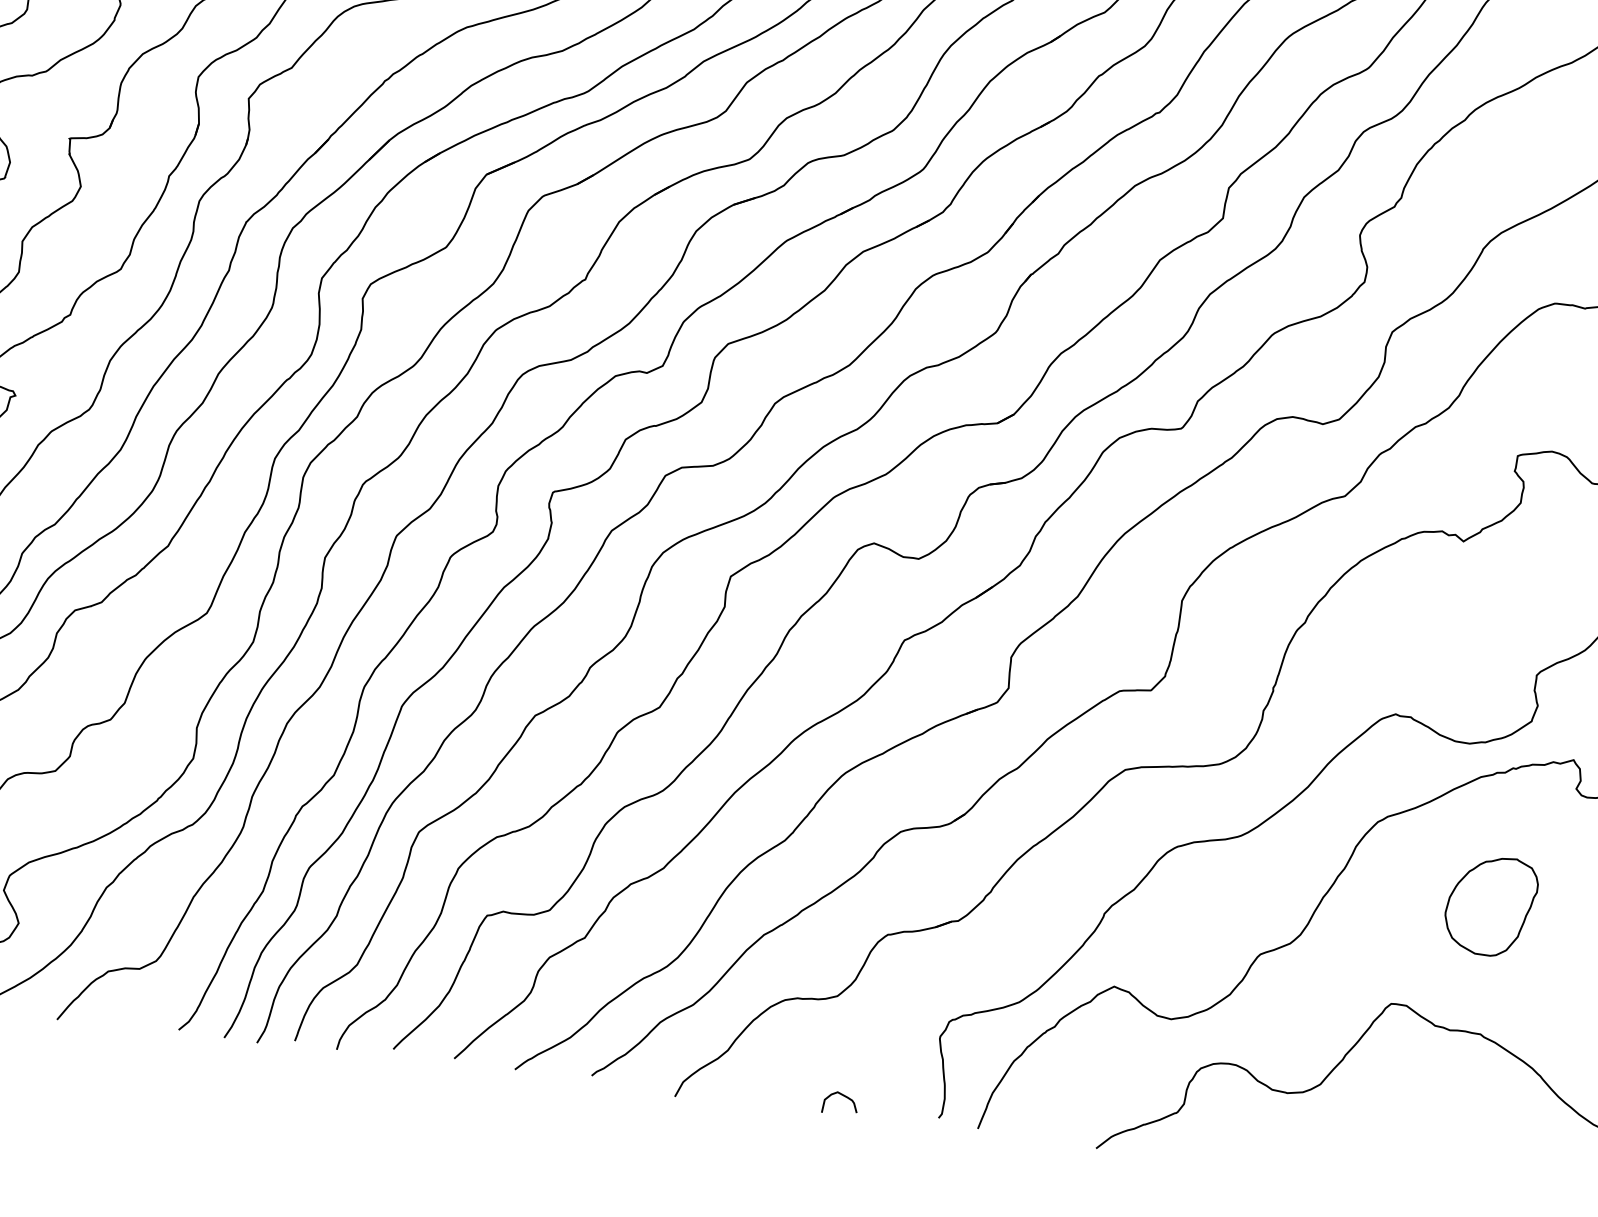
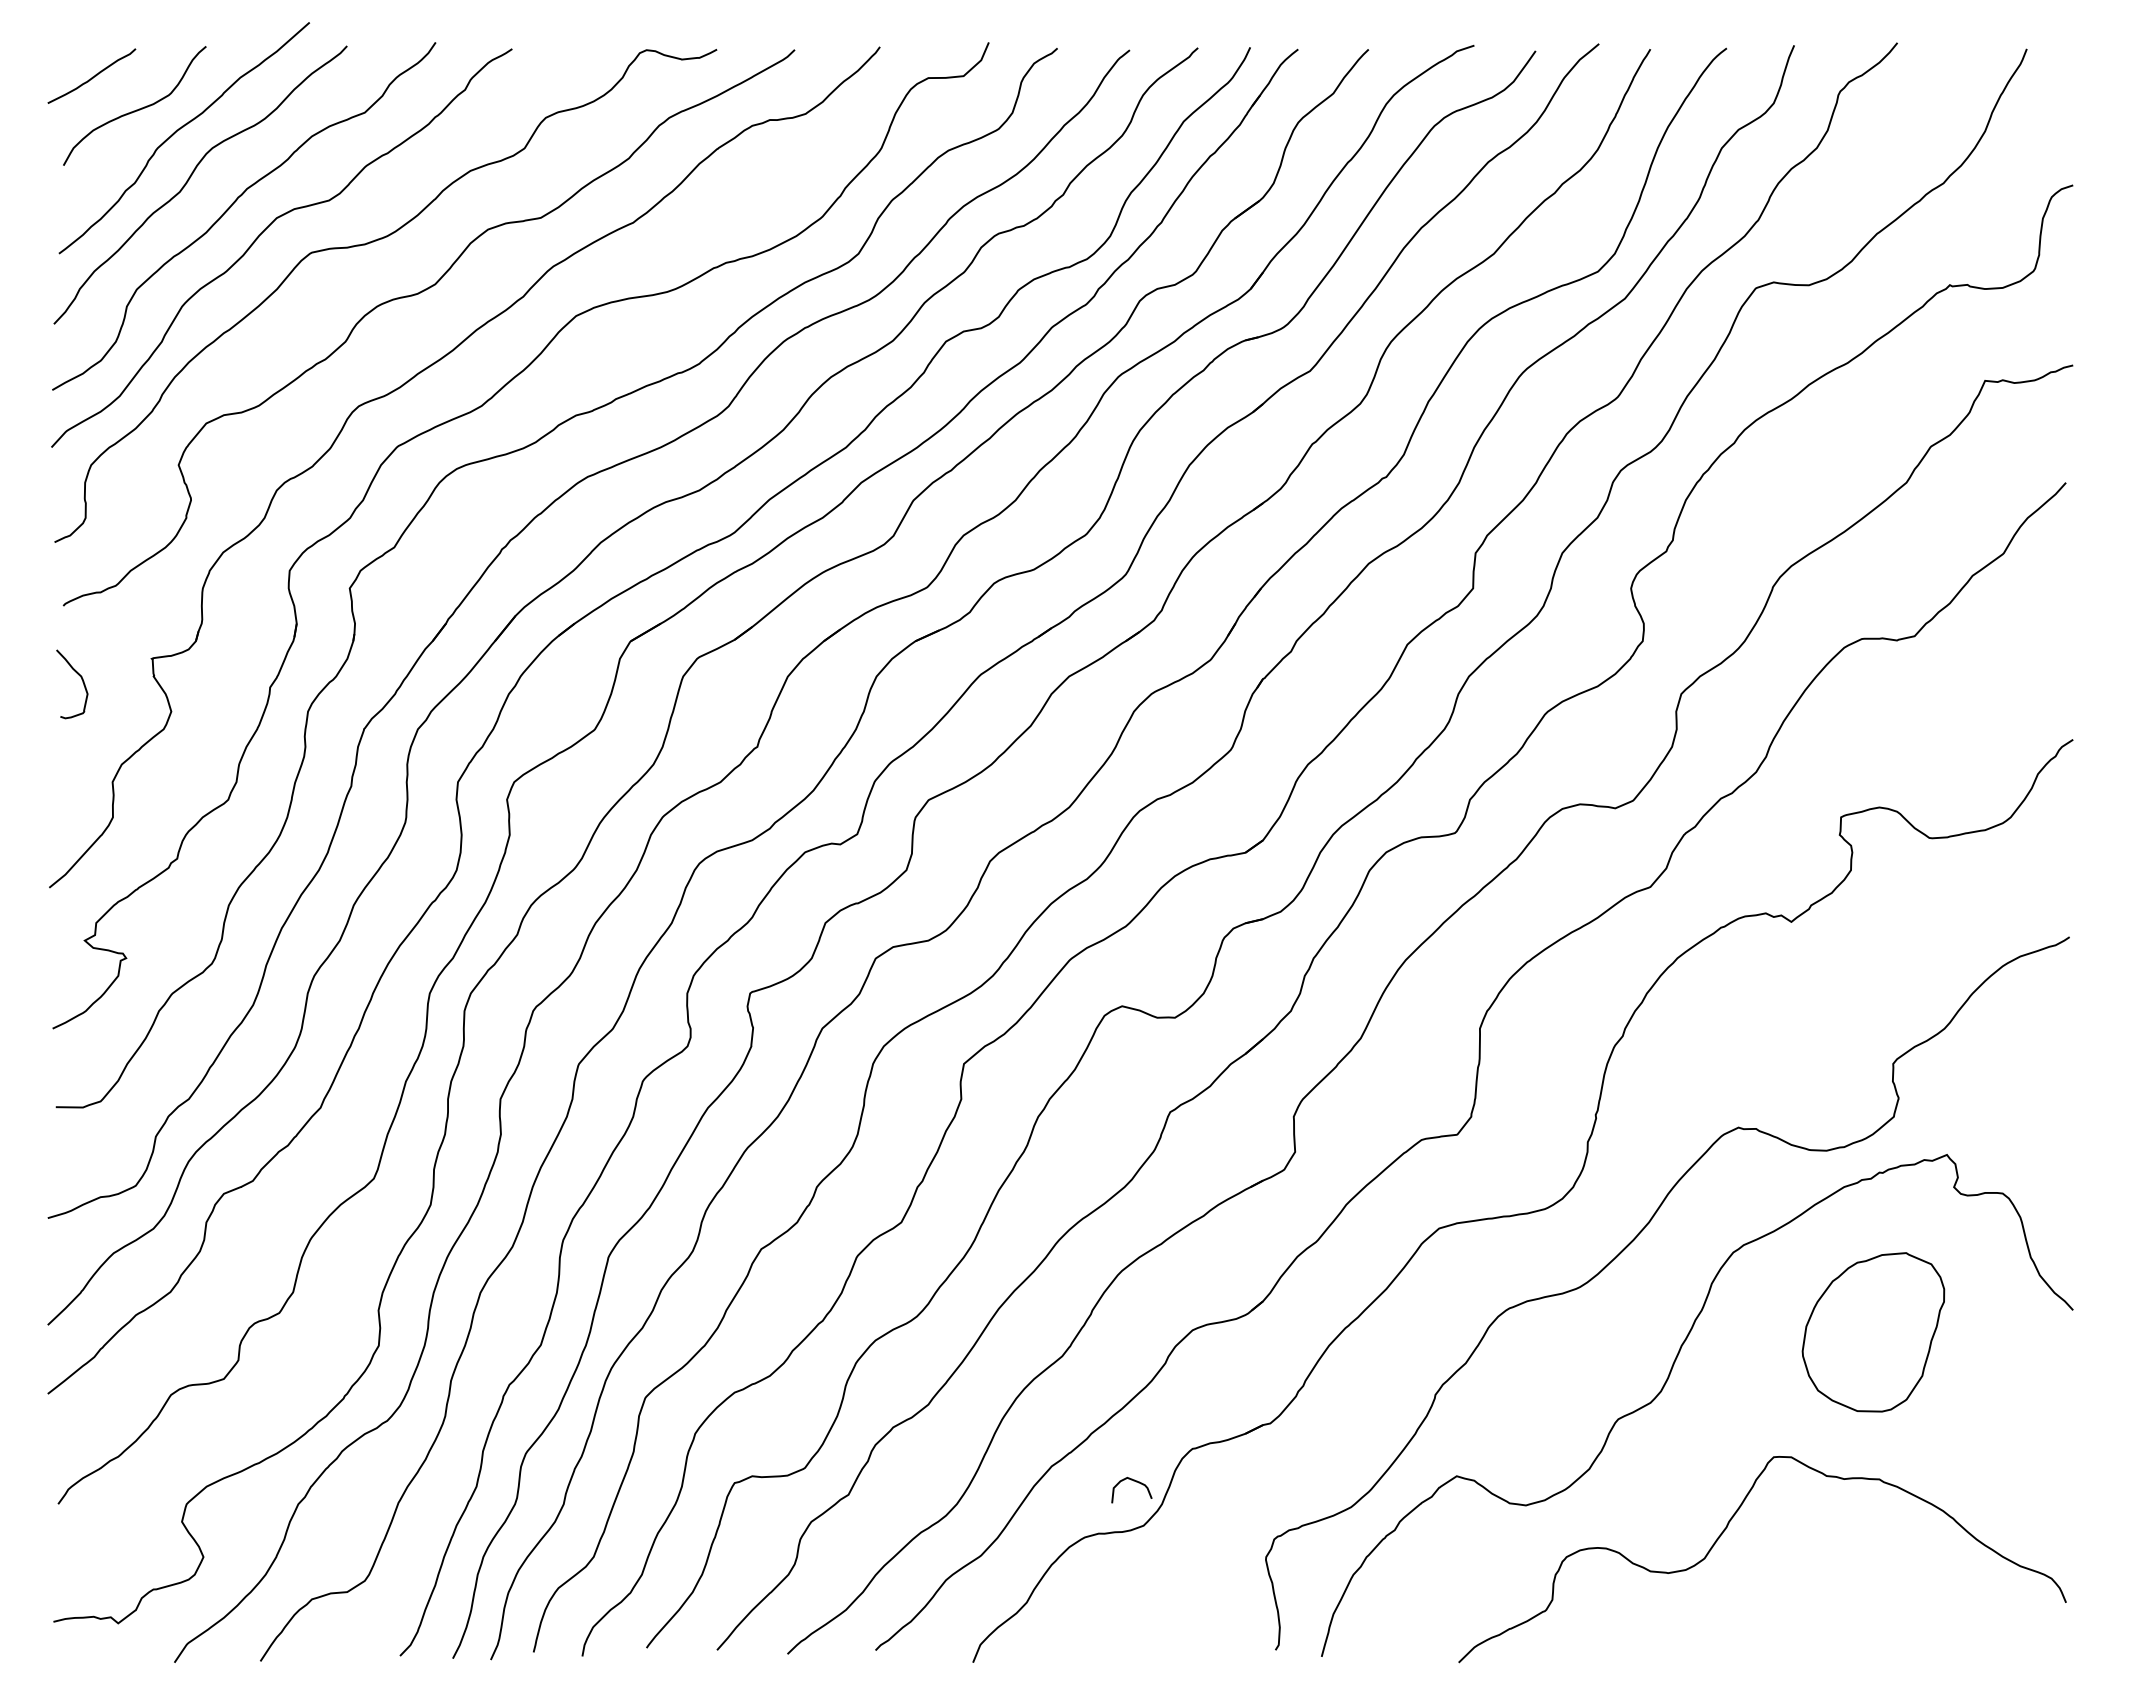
part: (1490, 905) -> (1872, 1331), size x1.4
curve: (842, 1096) -> (1133, 1481), moved

